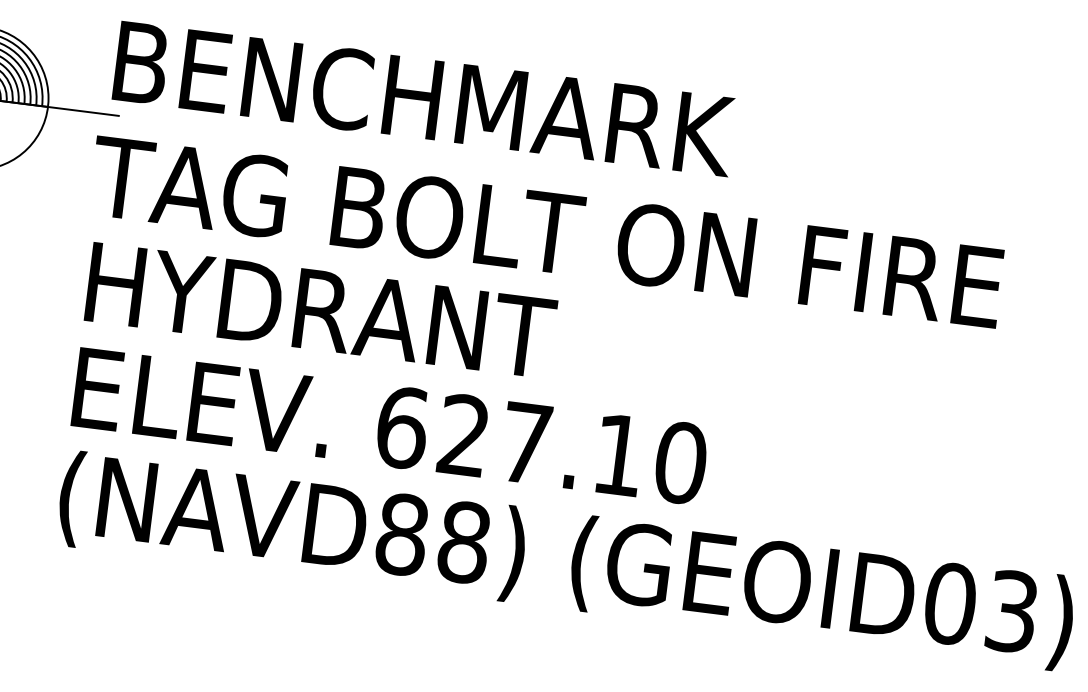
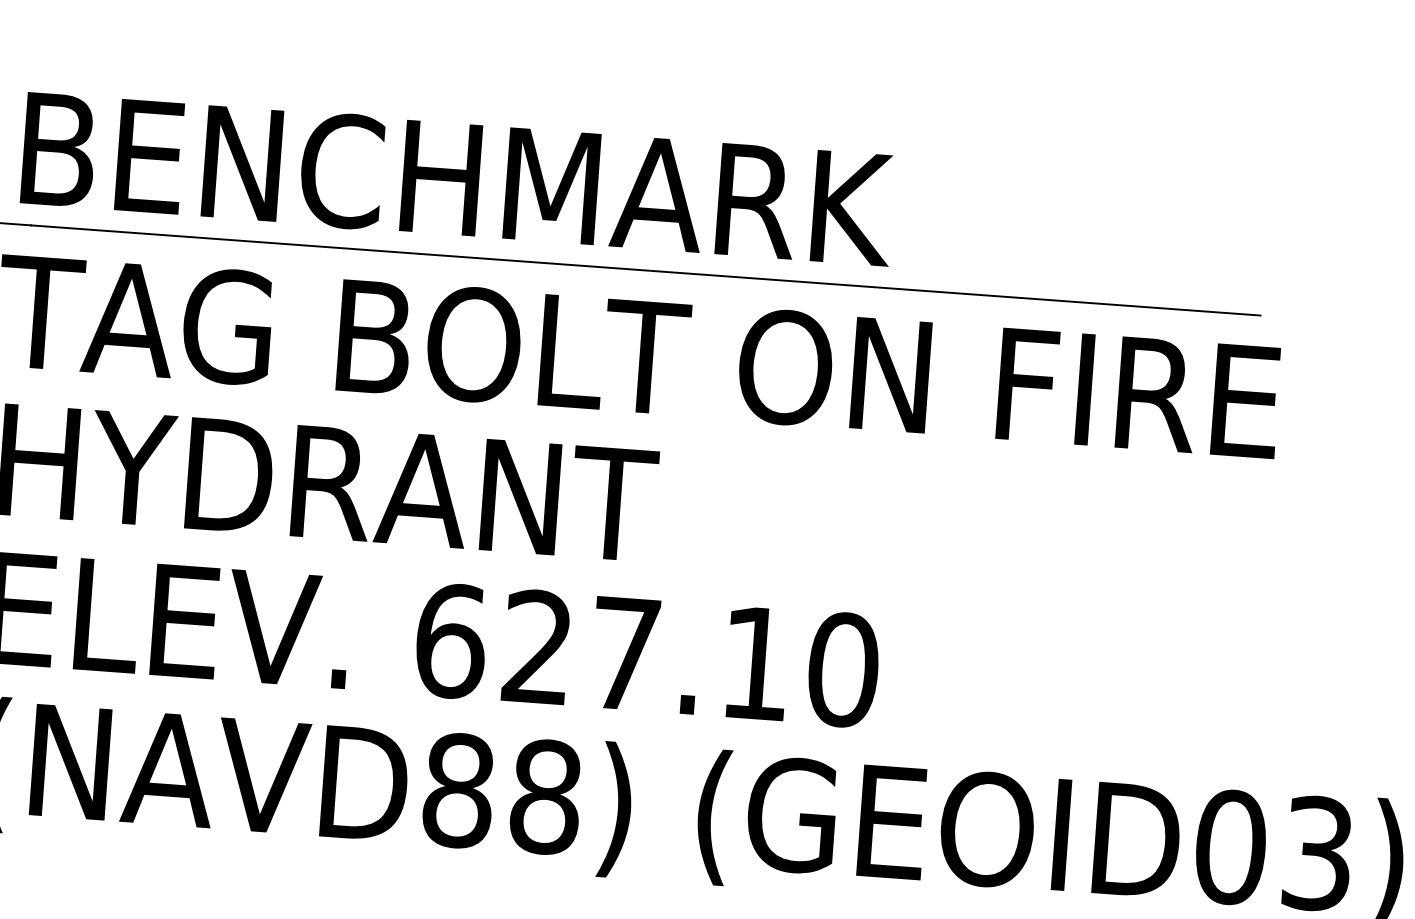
line: (554, 170) -> (644, 269), added

